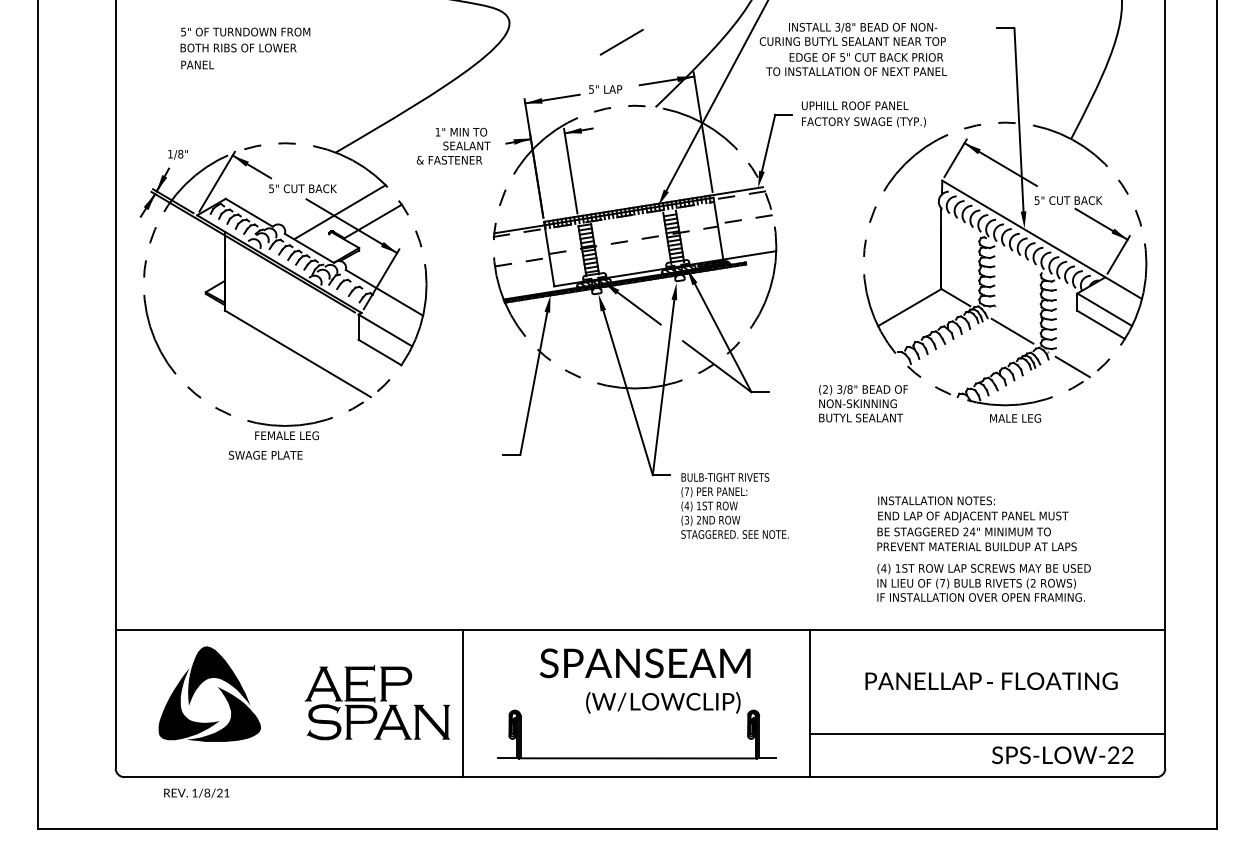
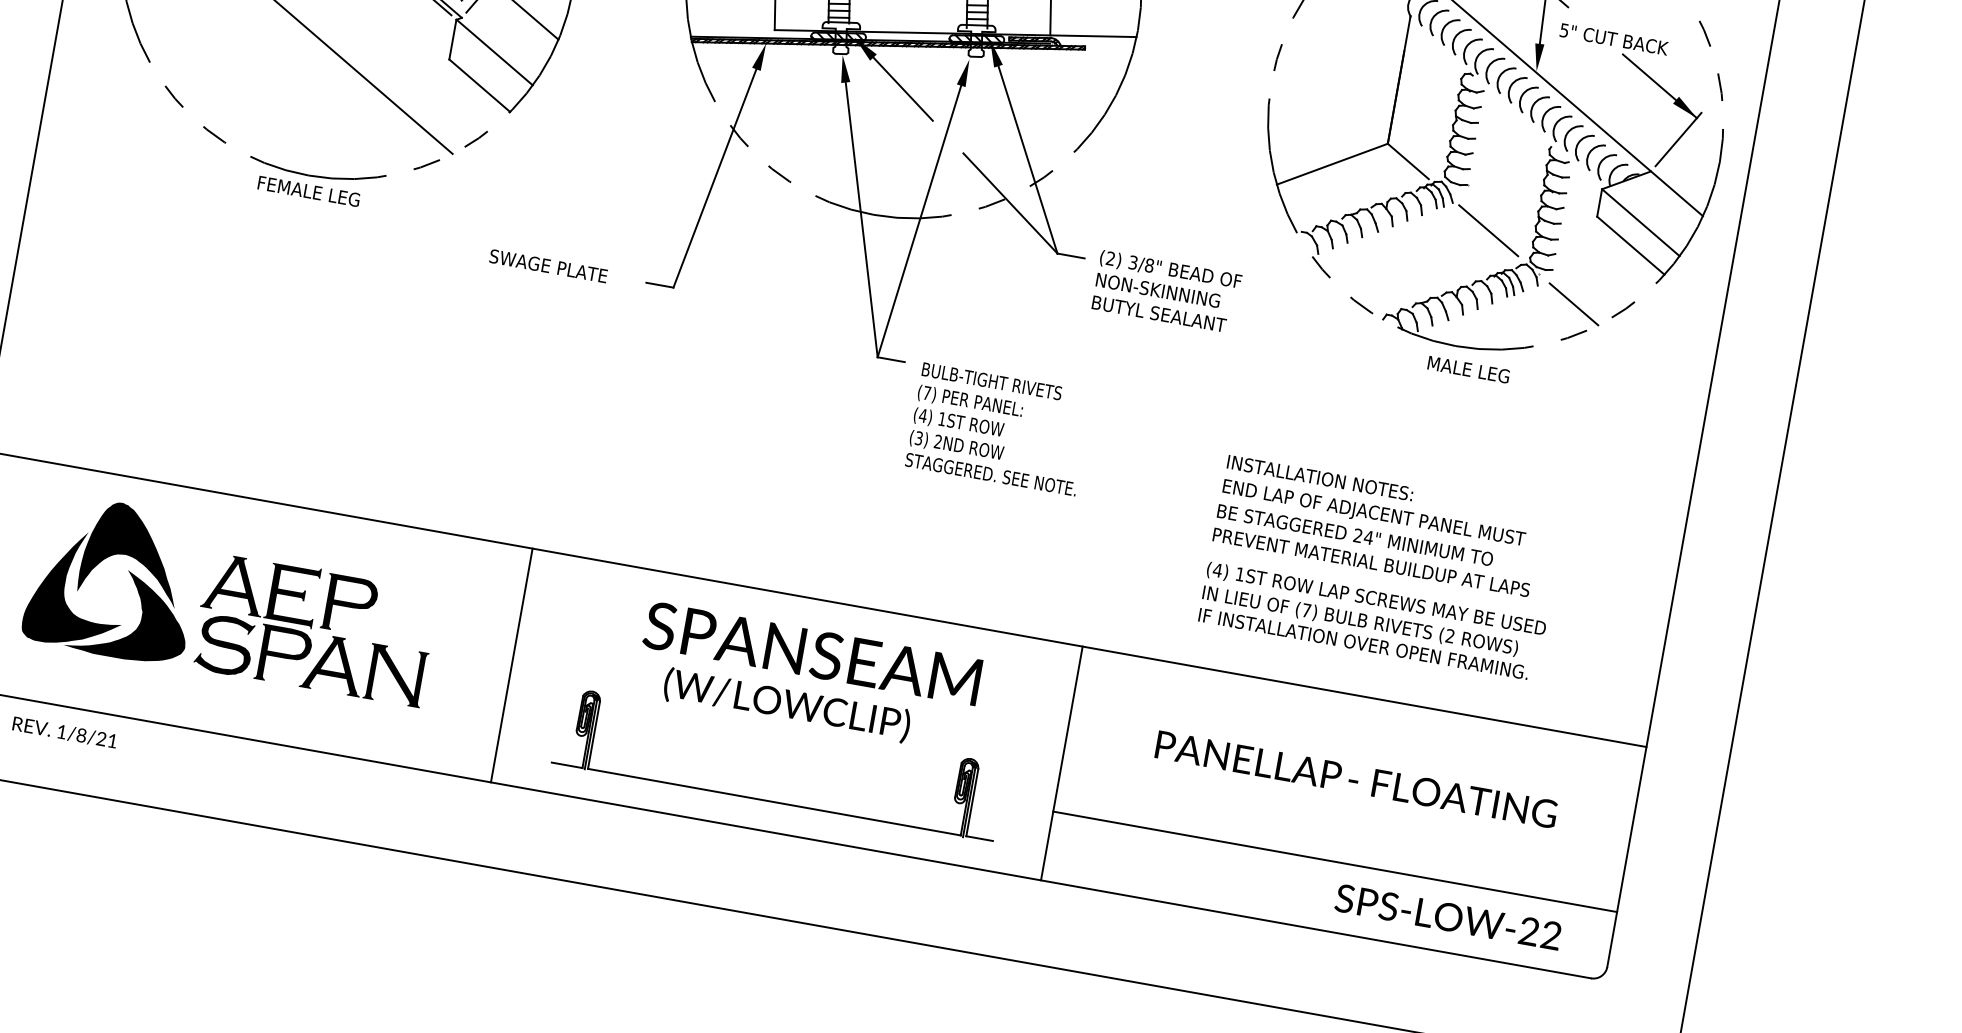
text: (863, 403) -> (1166, 291), moved
text: (265, 455) -> (548, 266), moved
part: (376, 702) -> (313, 628), moved
text: (663, 702) -> (787, 704), moved

